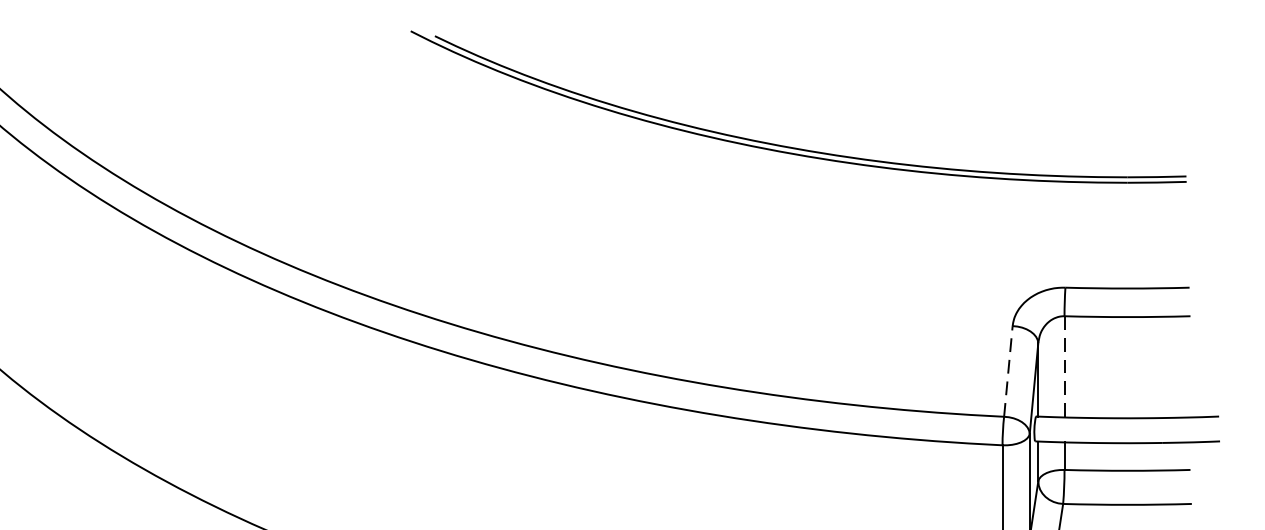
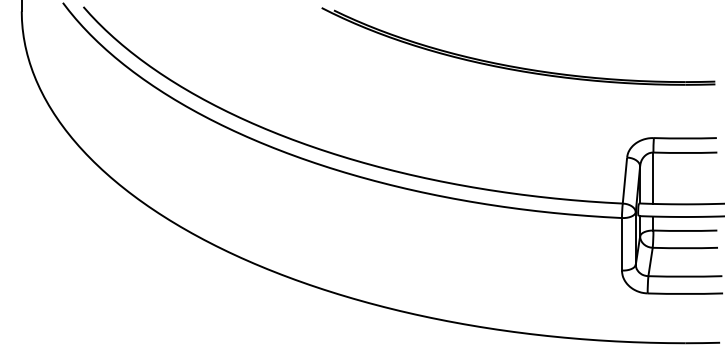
line: (1064, 367) -> (653, 178), dashed -> solid
line: (1007, 373) -> (624, 181), dashed -> solid

